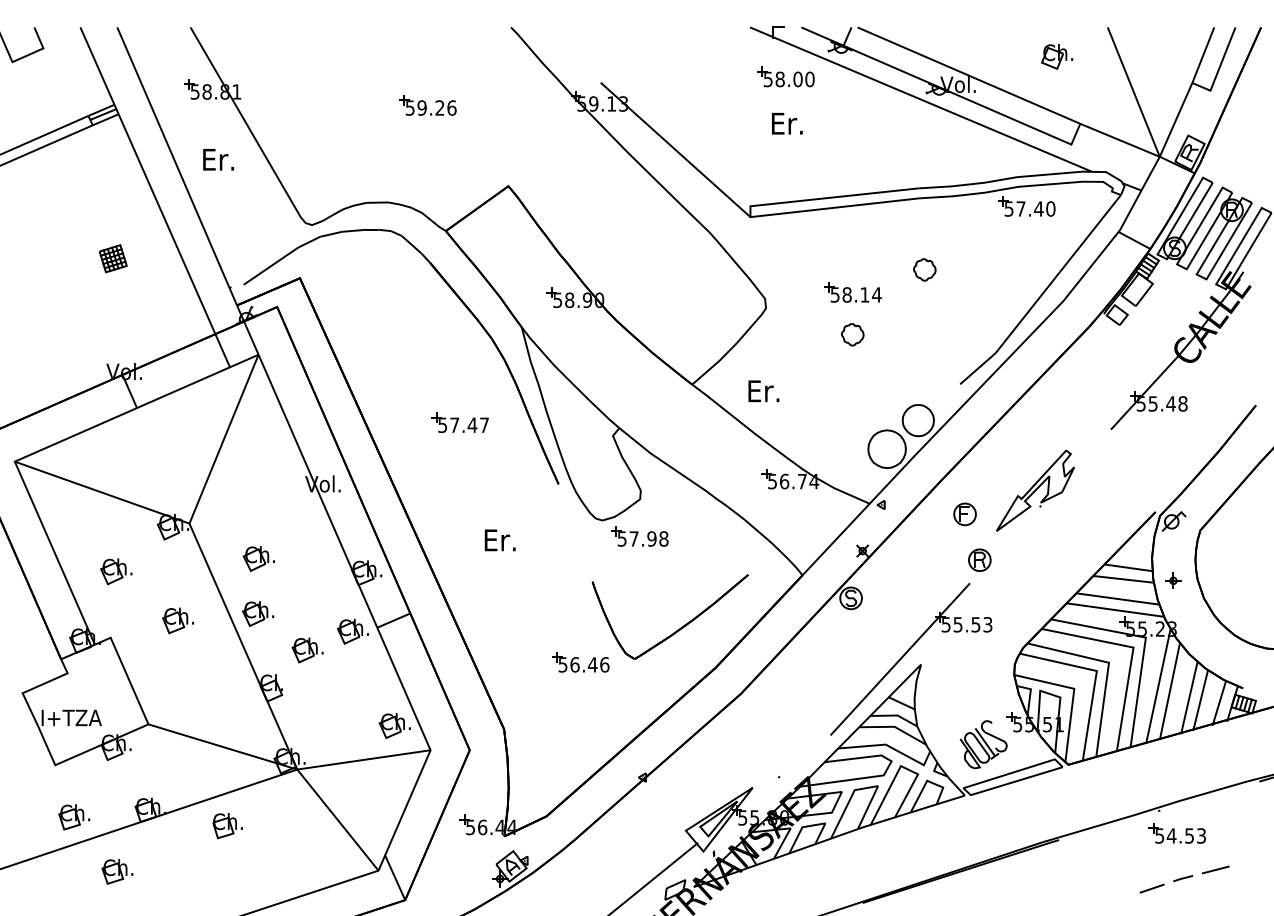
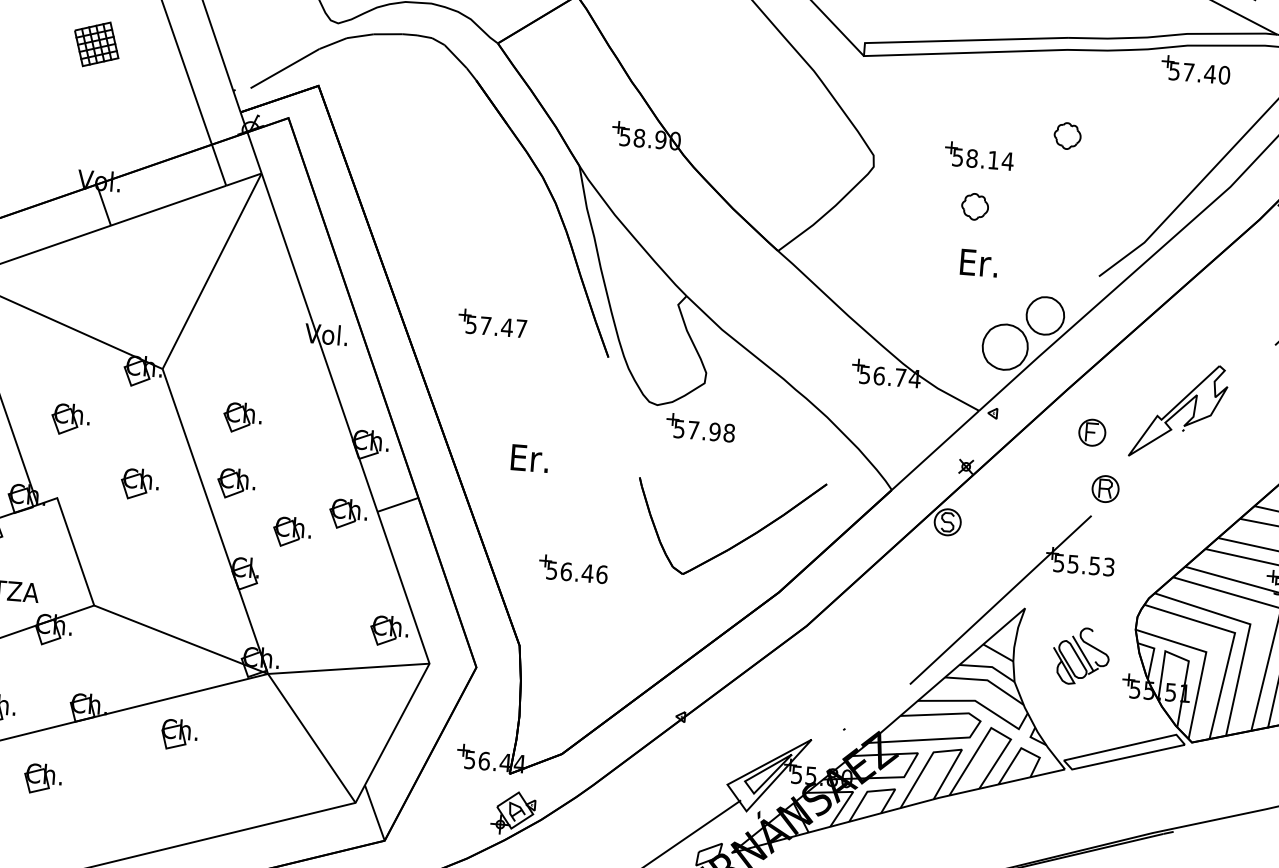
part: (113, 258) -> (97, 44), size x1.4
text: (763, 391) -> (978, 263), moved
part: (459, 422) -> (491, 323), moved
text: (499, 540) -> (529, 458), moved
part: (580, 662) -> (573, 569), moved
part: (983, 744) -> (1080, 656), moved

